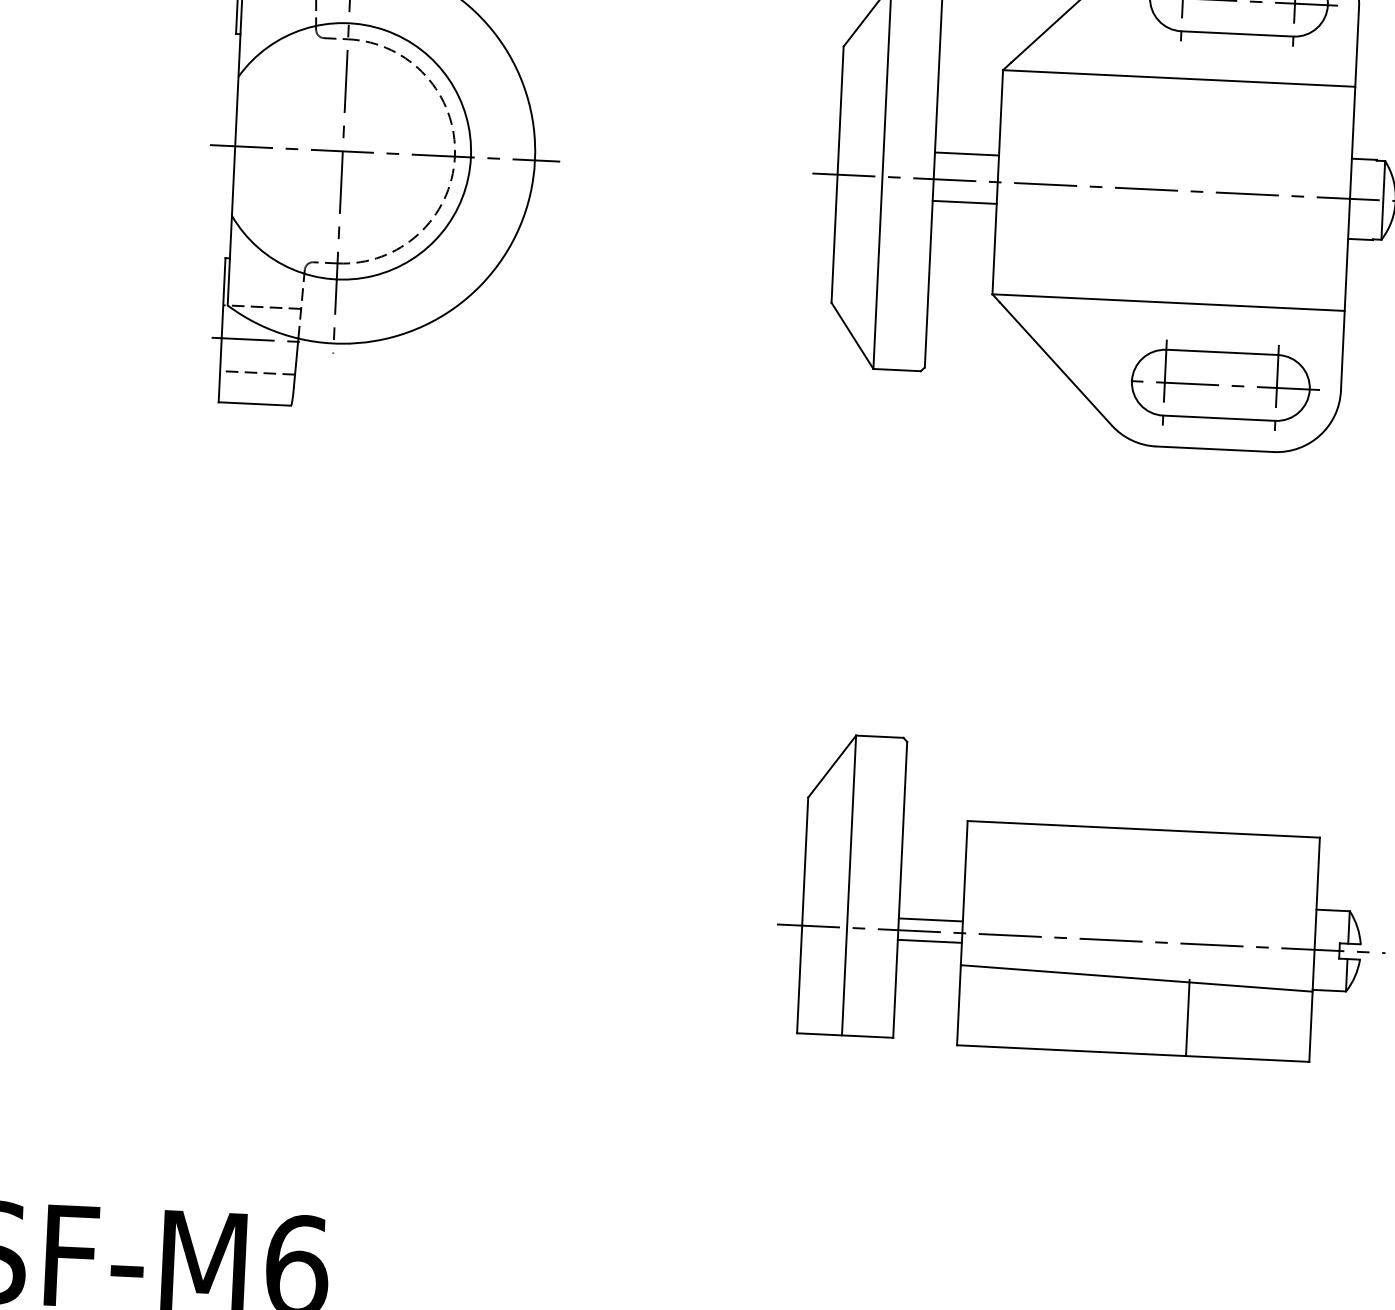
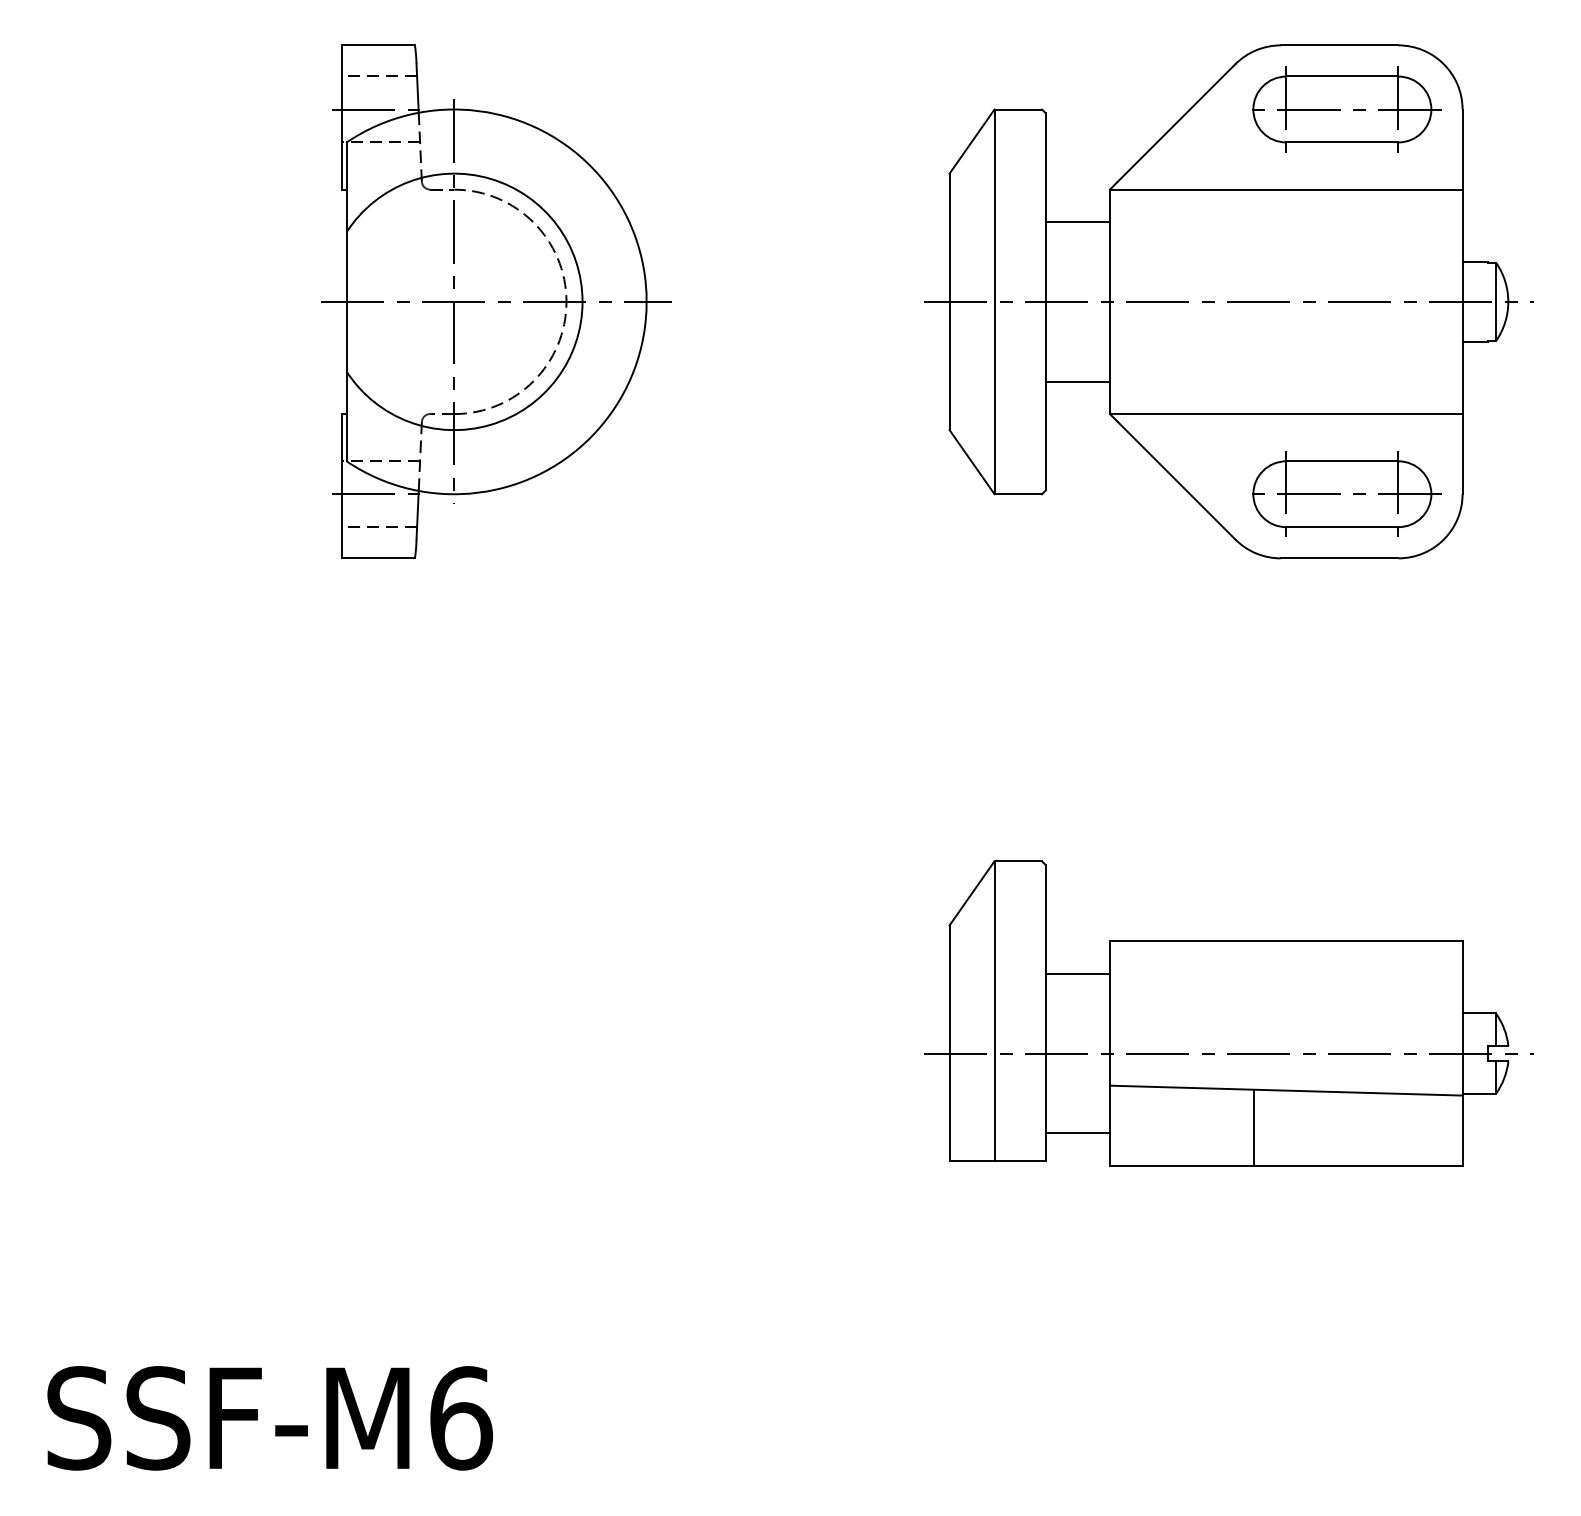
line: (966, 154) -> (1077, 222), moved
line: (964, 202) -> (1077, 381), moved
line: (930, 919) -> (1077, 973), moved
line: (929, 941) -> (1077, 1133), moved
line: (1188, 1017) -> (1254, 1127), moved

